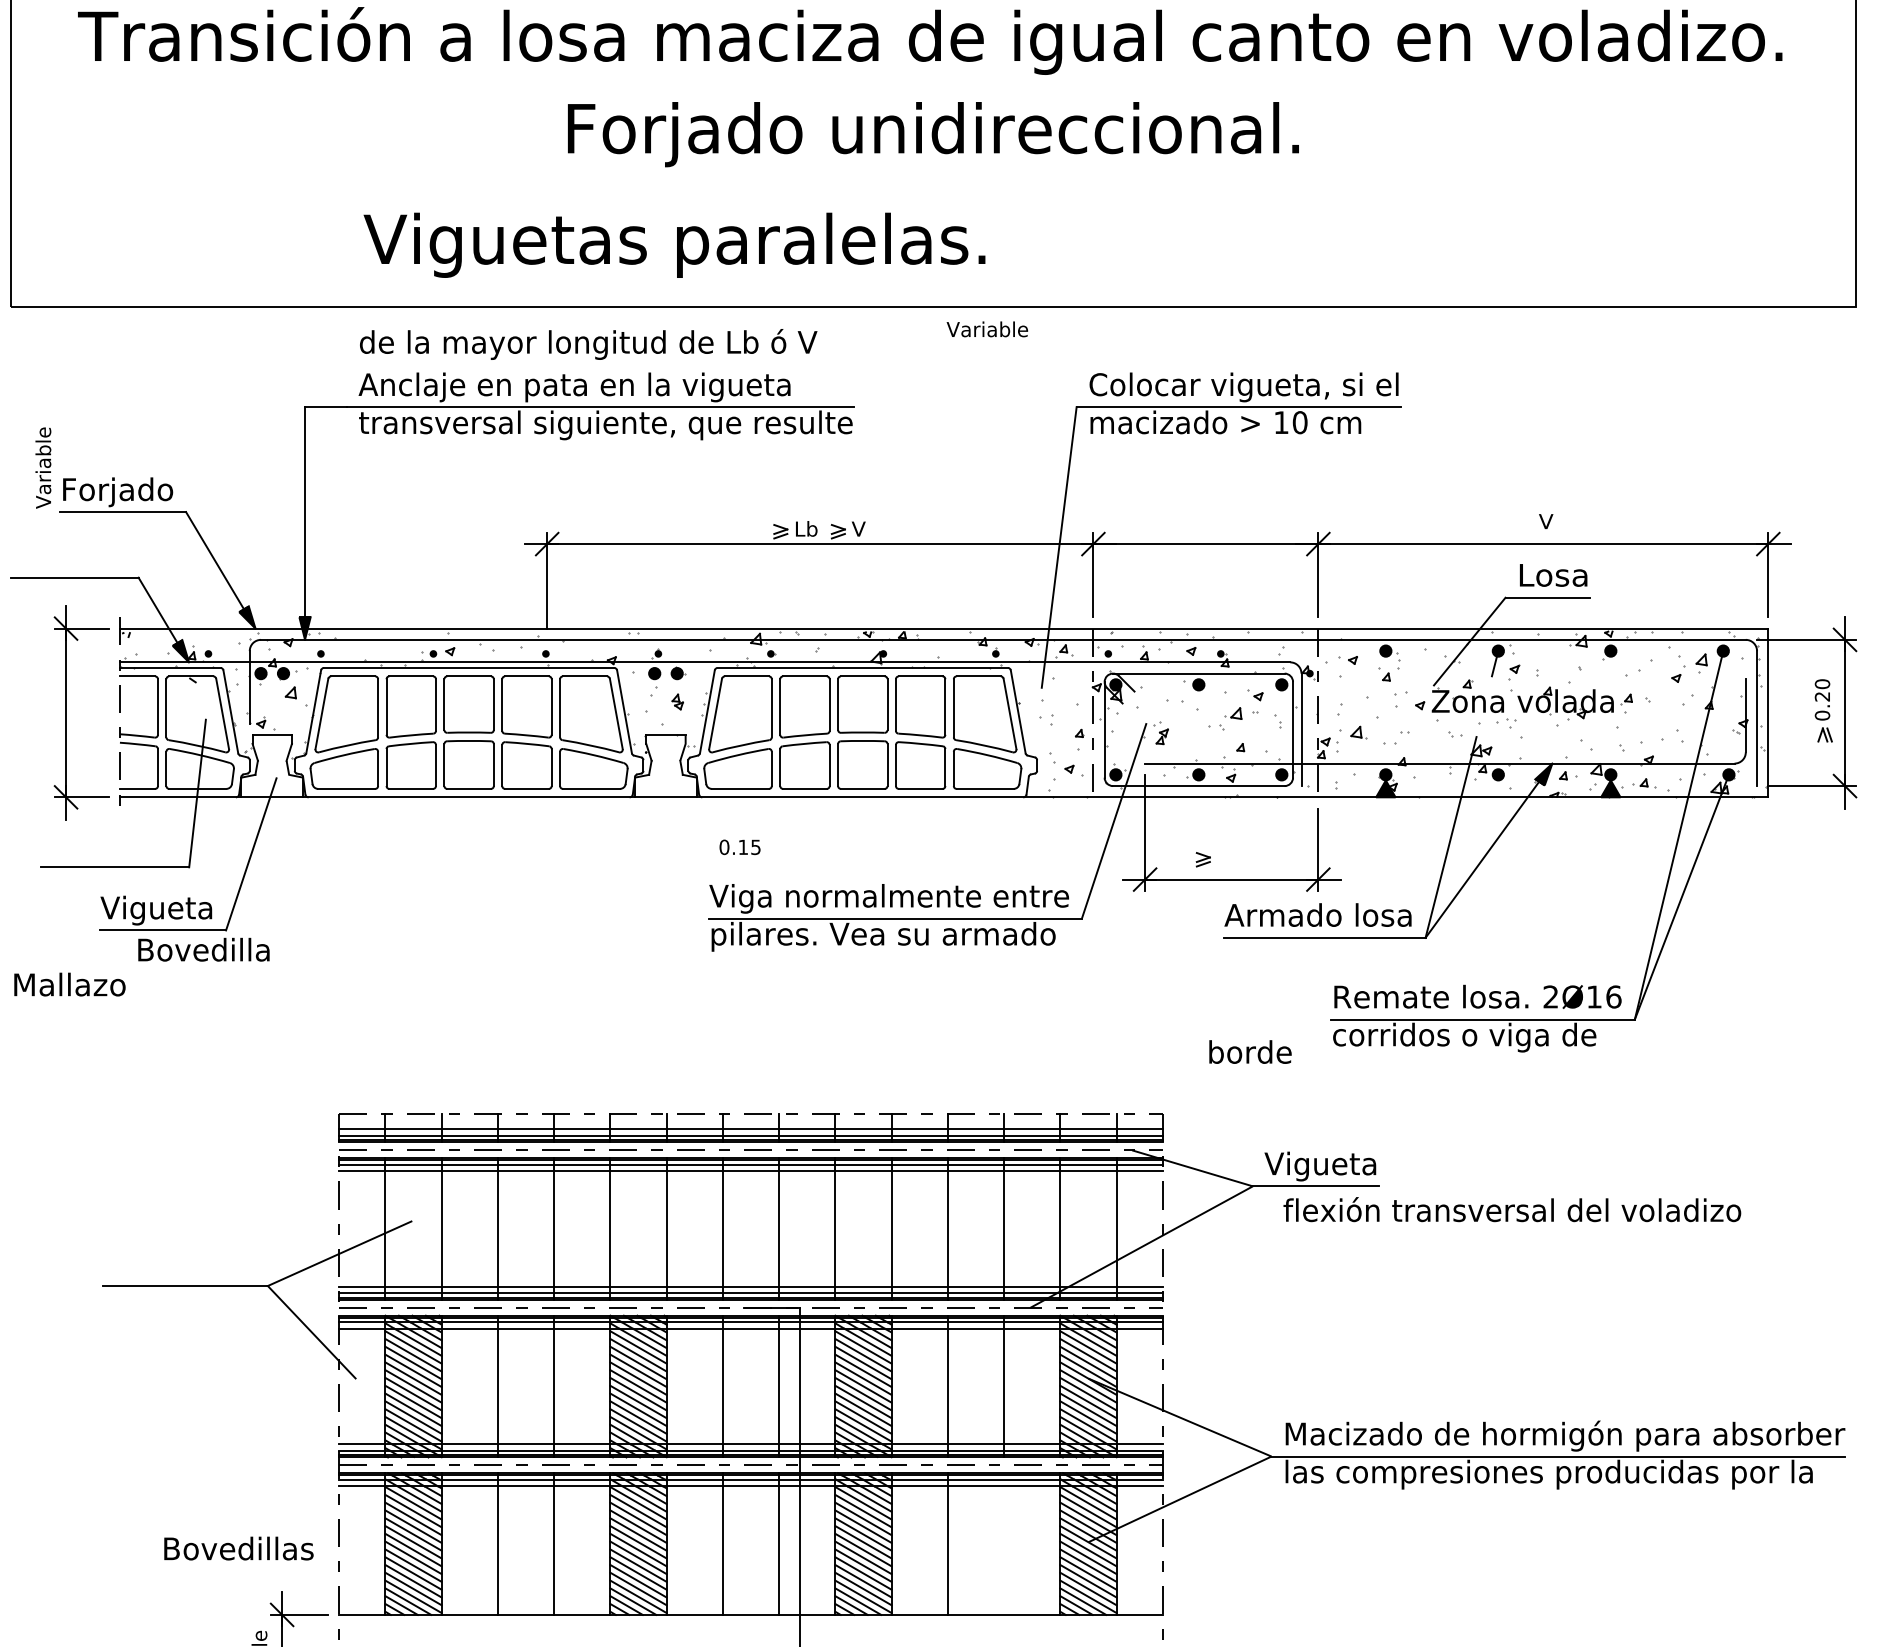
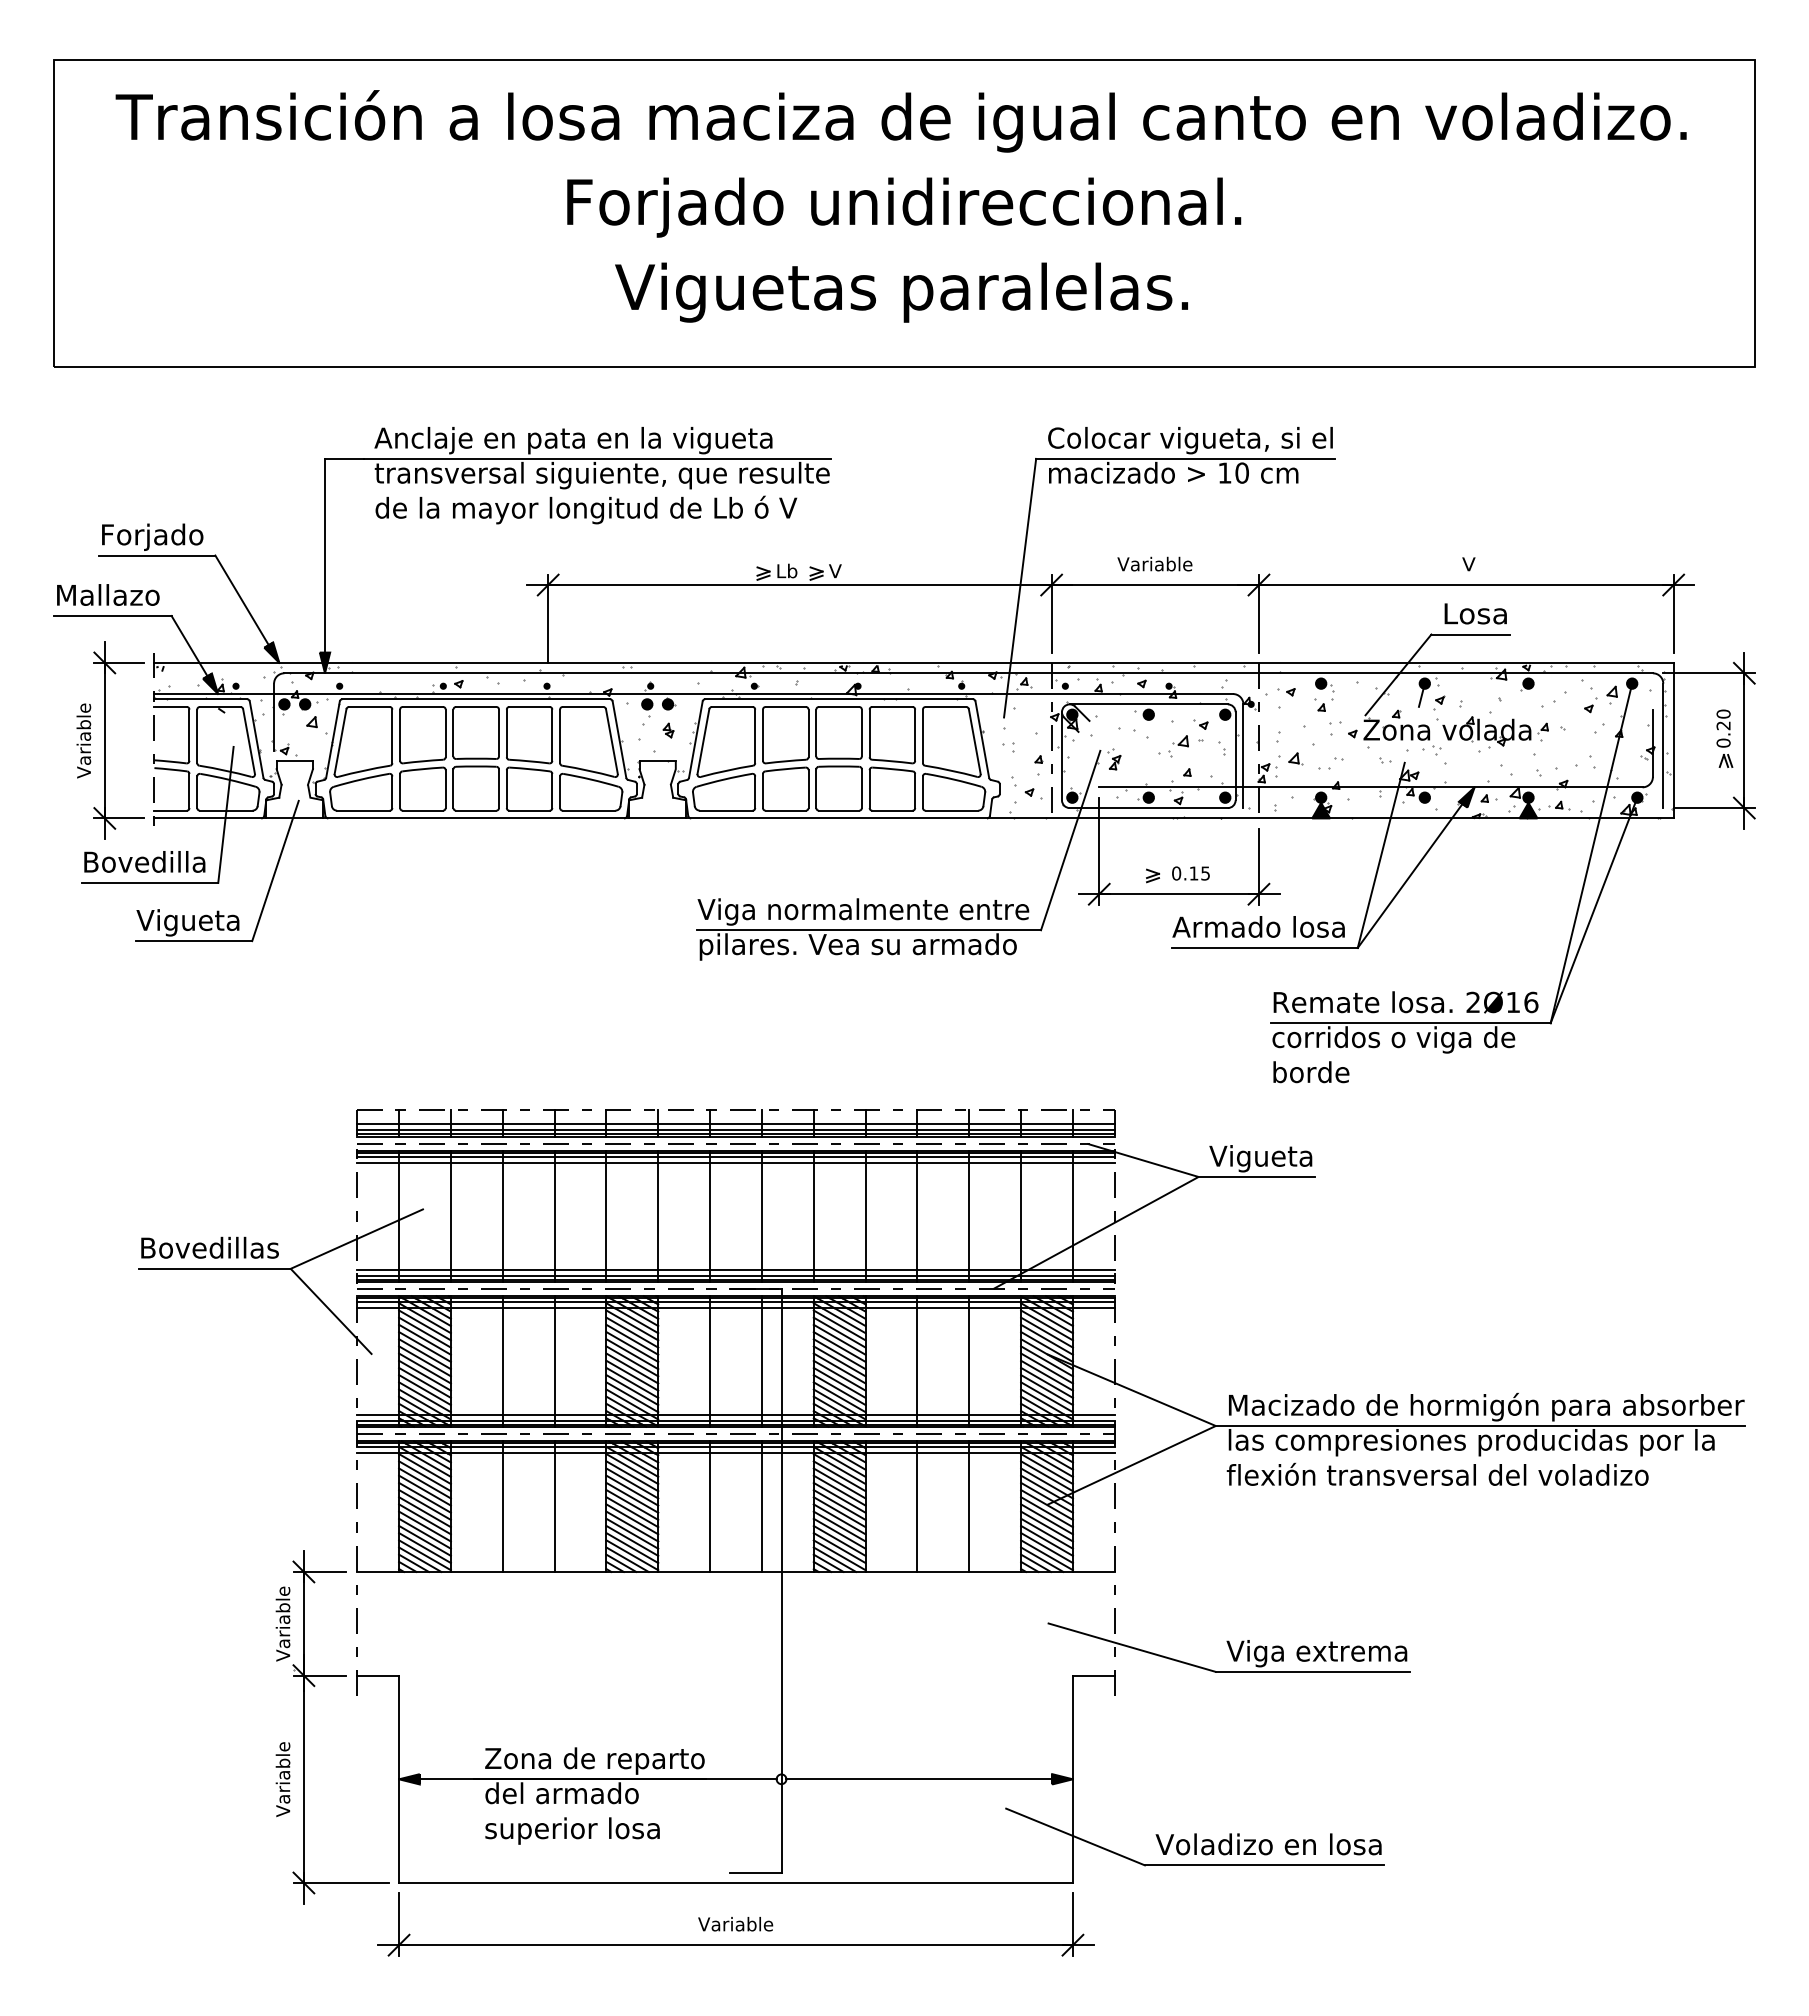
text: (674, 245) -> (901, 292), moved
text: (986, 328) -> (1154, 563), moved
text: (588, 343) -> (586, 509), moved
text: (42, 467) -> (83, 740), moved
text: (739, 847) -> (1190, 873), moved
text: (203, 949) -> (144, 861), moved
text: (70, 984) -> (108, 594), moved
text: (1250, 1052) -> (1311, 1072), moved
text: (1512, 1208) -> (1437, 1473), moved
line: (1004, 1543) -> (969, 1506), added
text: (238, 1548) -> (209, 1247), moved

